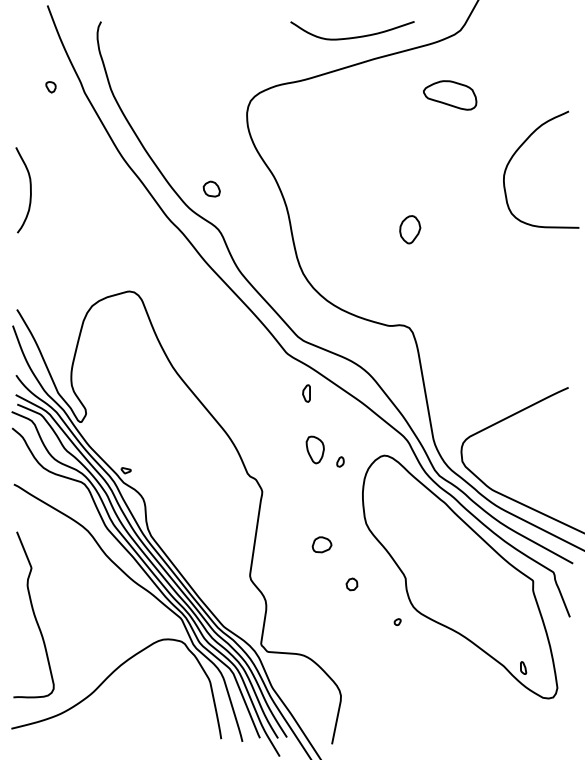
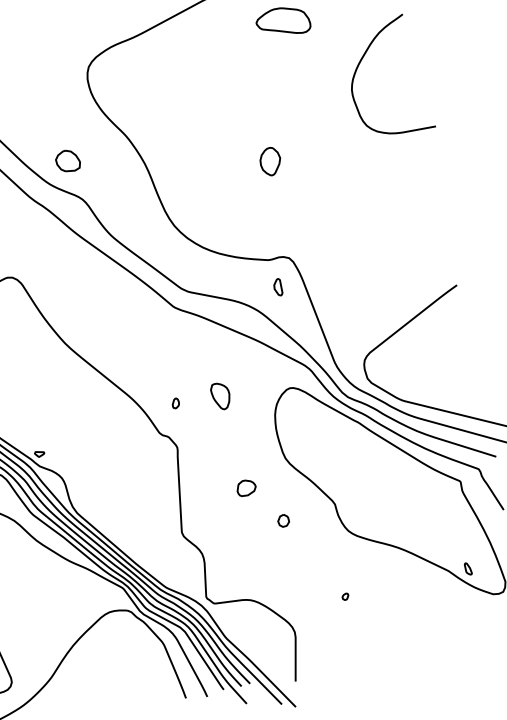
part: (211, 188) -> (67, 160), size x1.43
part: (306, 393) -> (277, 287), moved
part: (340, 461) -> (175, 402), moved
part: (397, 621) -> (345, 596), moved

